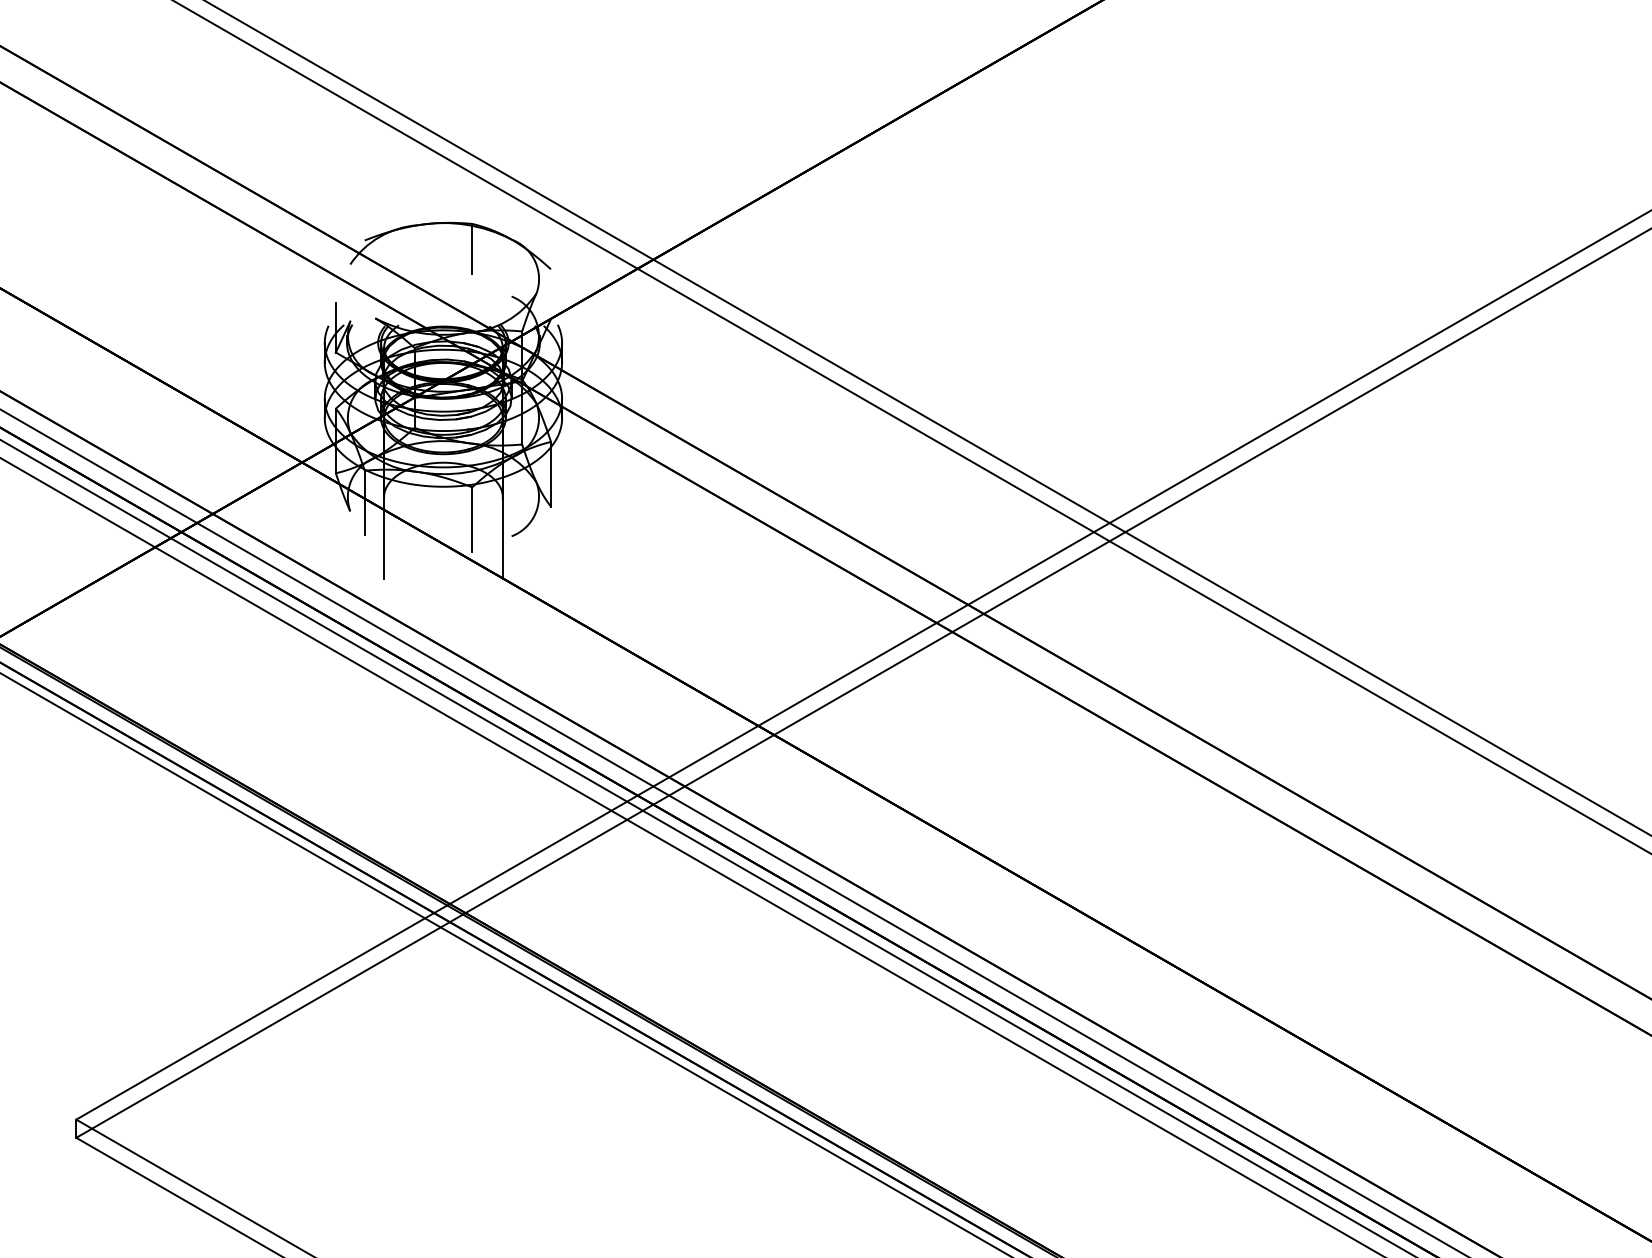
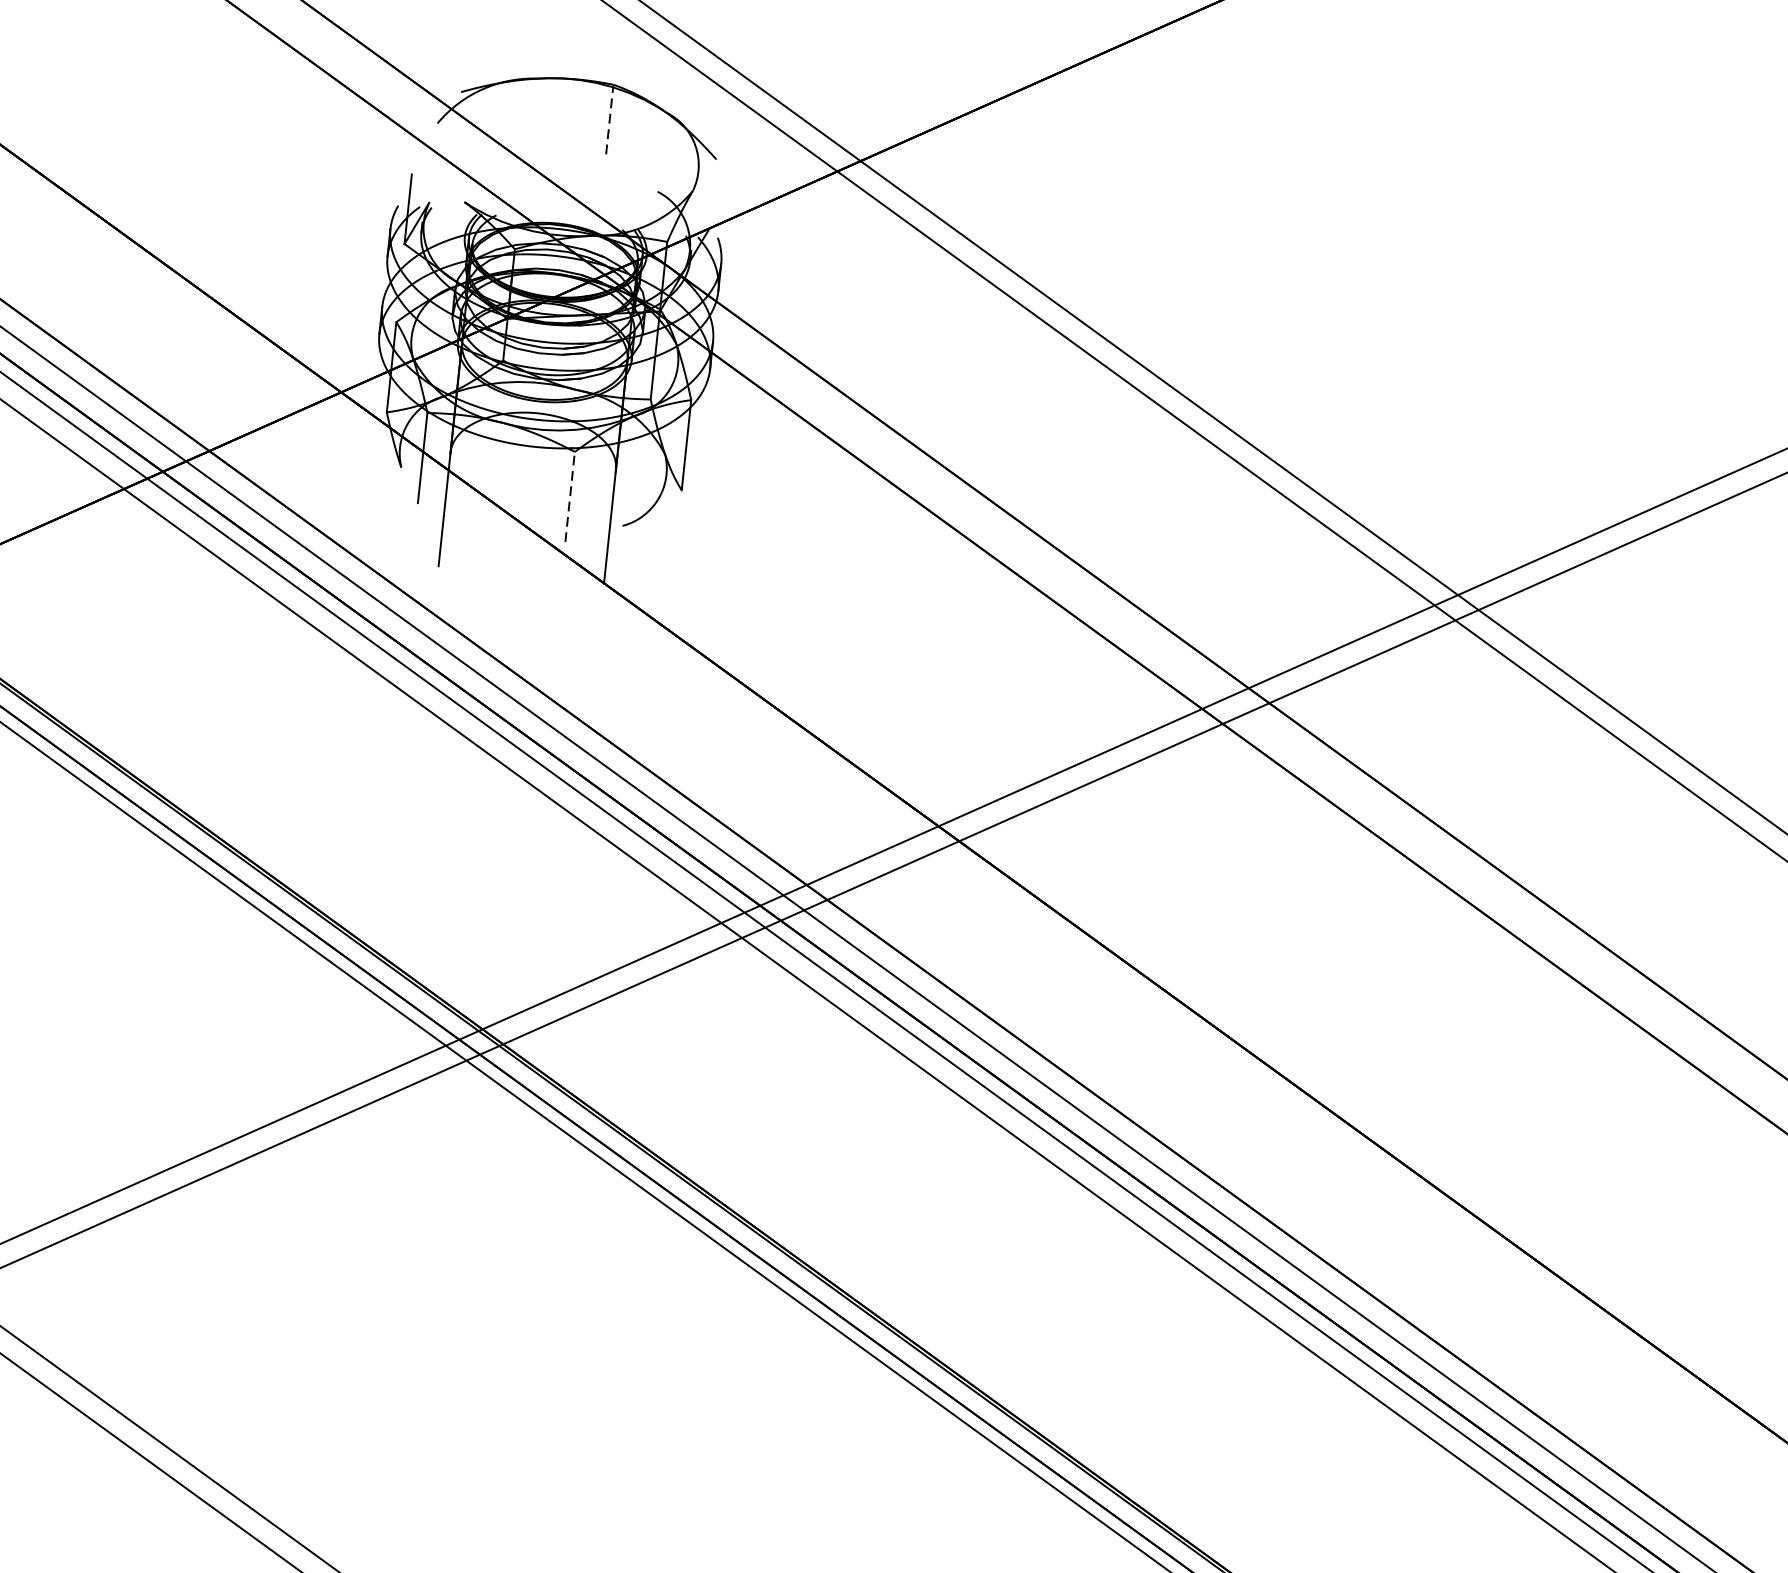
line: (472, 248) -> (610, 119), solid -> dashed
line: (472, 519) -> (570, 496), solid -> dashed

